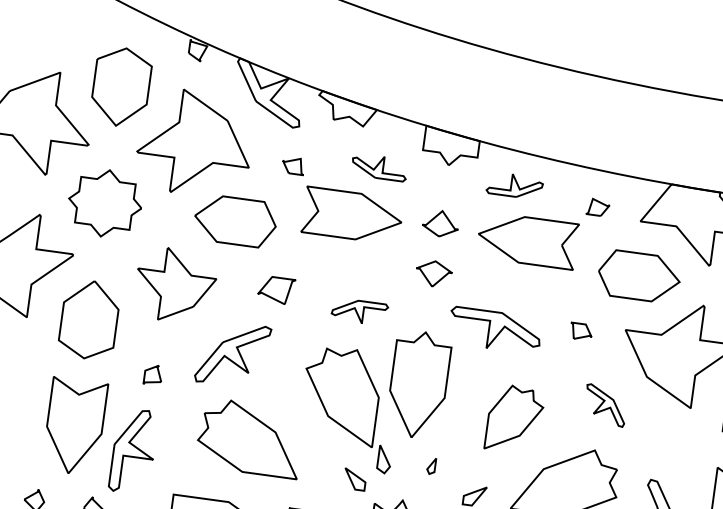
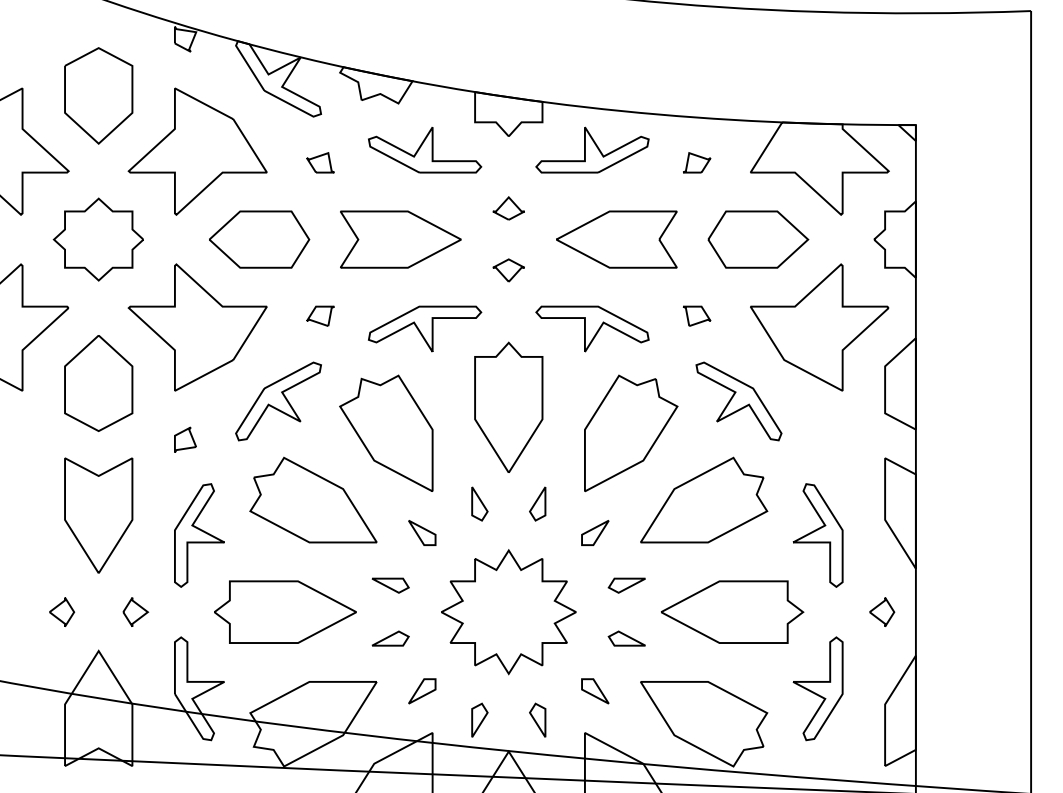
part: (379, 167) -> (425, 150), size x1.67
part: (515, 185) -> (592, 149), size x1.67
part: (352, 215) -> (400, 239), moved
part: (440, 223) -> (508, 208), size x0.71
part: (527, 240) -> (616, 239), moved
part: (433, 273) -> (508, 270), size x0.71
part: (175, 285) -> (197, 327), size x1.43
part: (276, 289) -> (320, 315), size x0.62
part: (360, 311) -> (425, 328), size x1.67
part: (341, 394) -> (386, 432), moved
part: (605, 405) -> (738, 401), size x1.67
part: (515, 419) -> (631, 433), size x1.43
part: (133, 451) -> (199, 535), moved
part: (431, 465) -> (537, 503), size x1.67
part: (355, 479) -> (422, 532), moved

